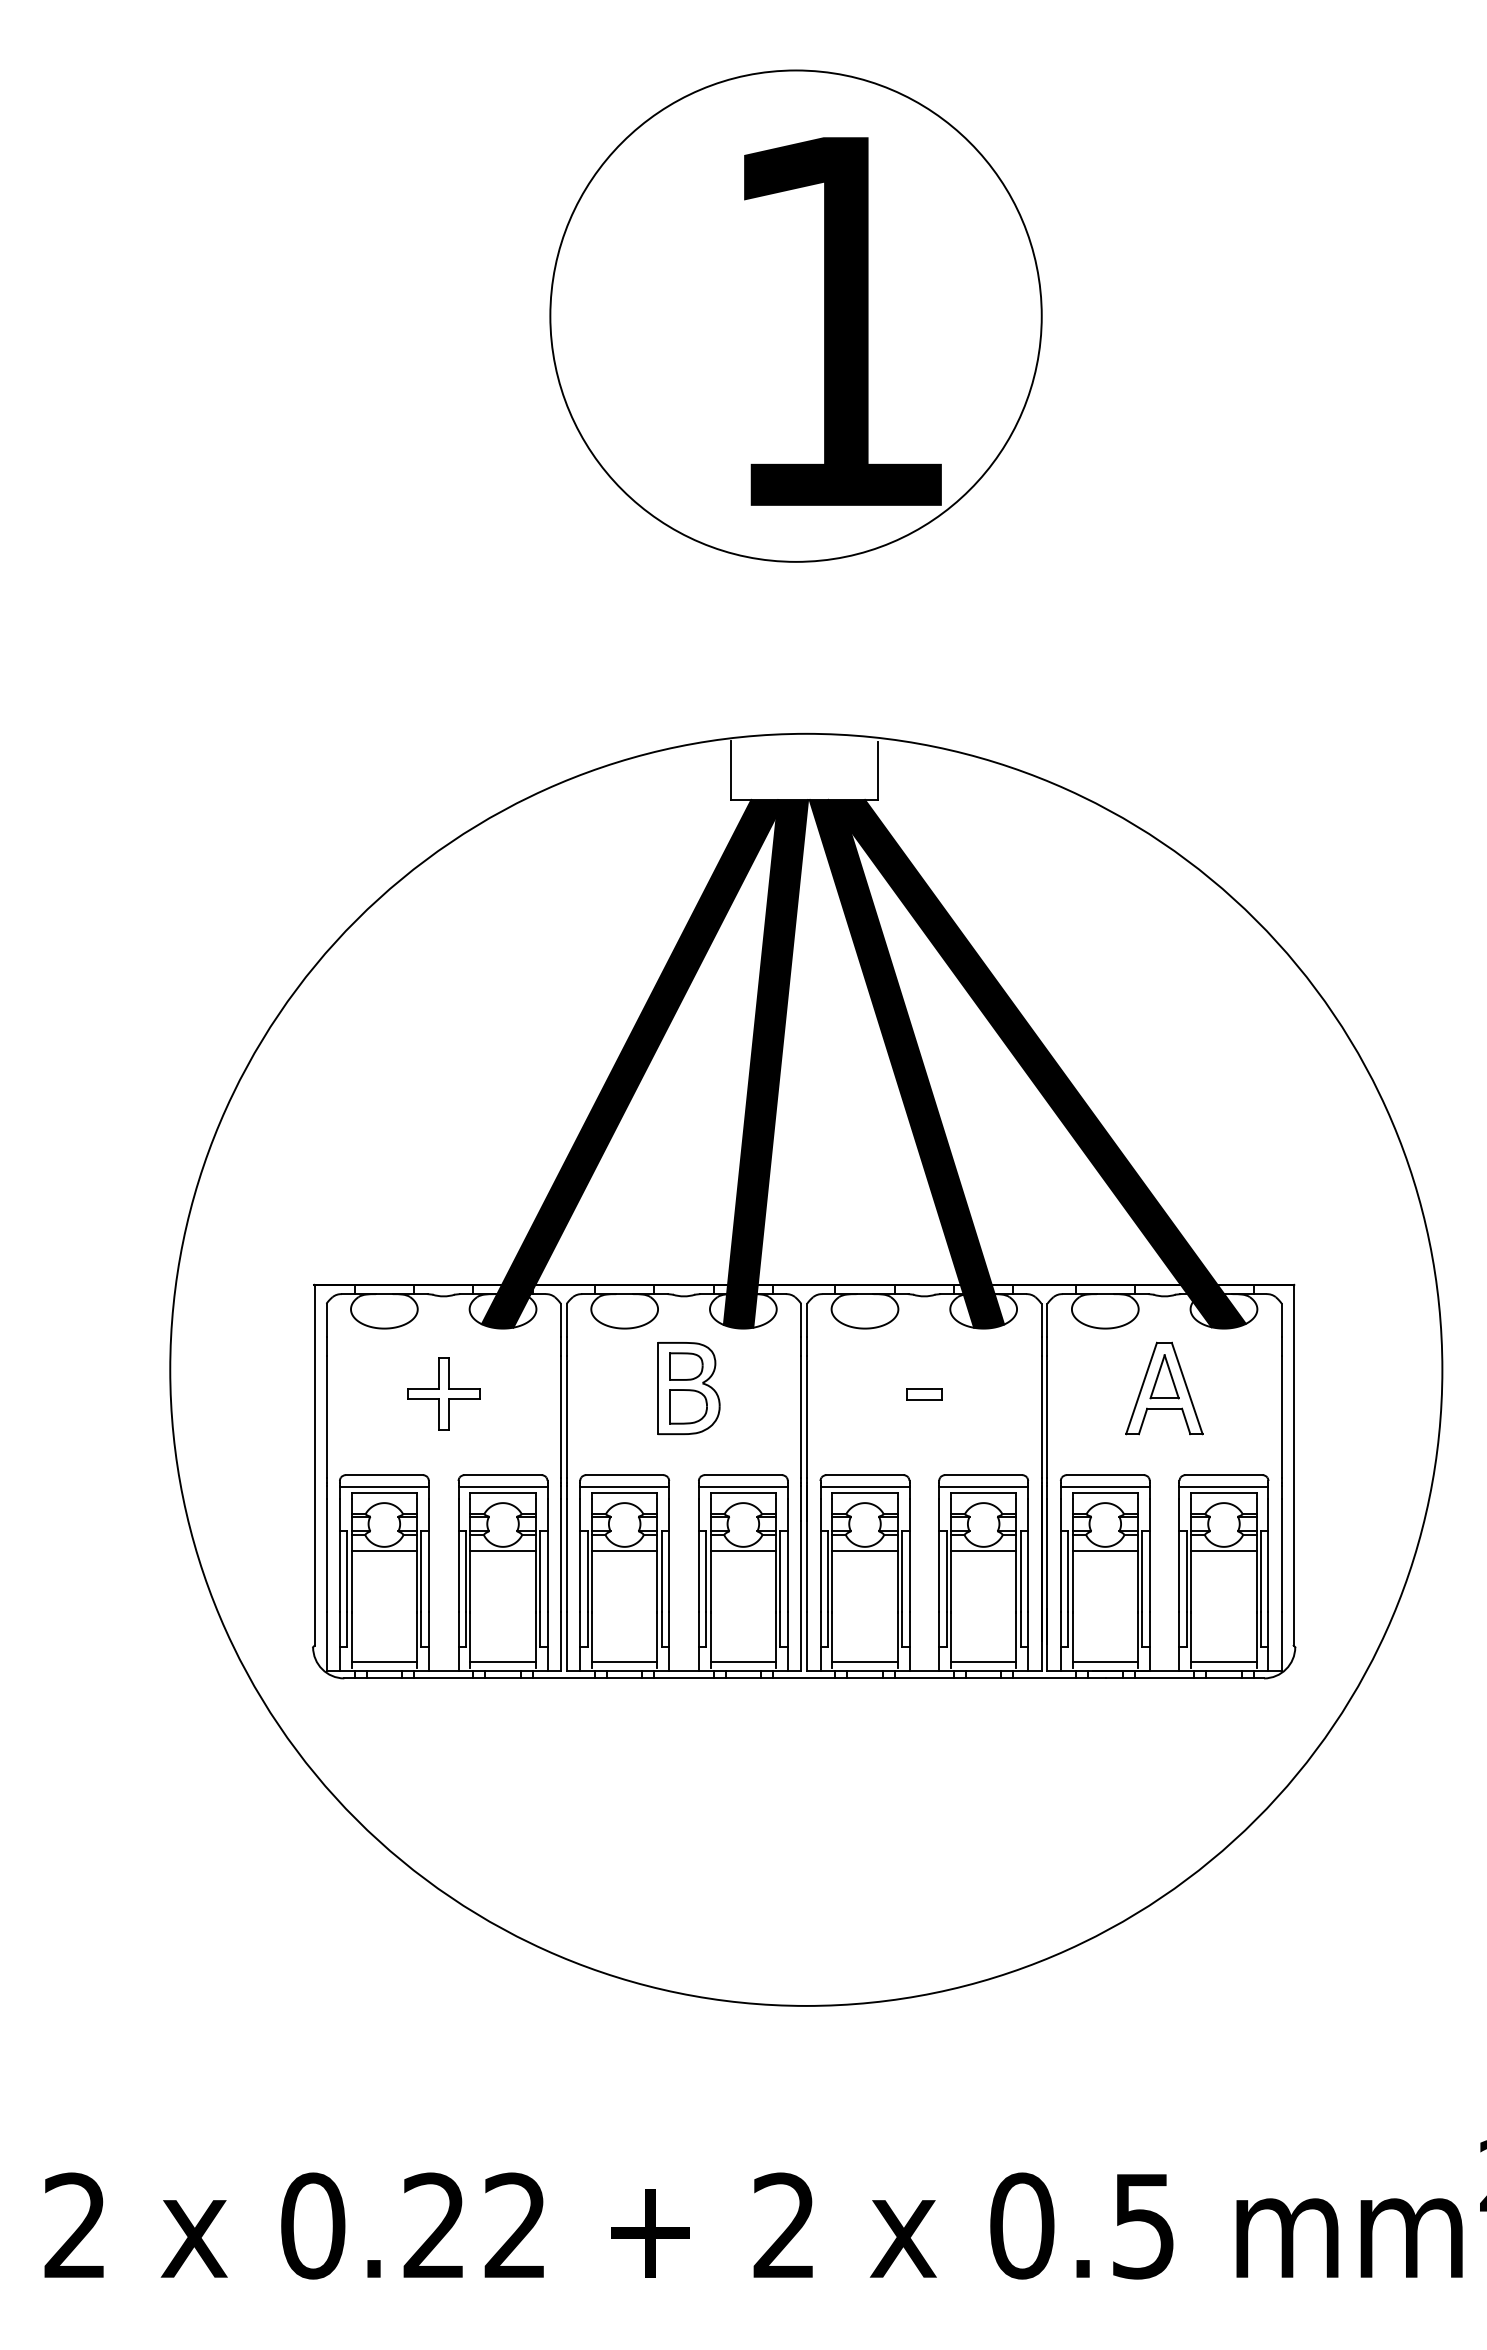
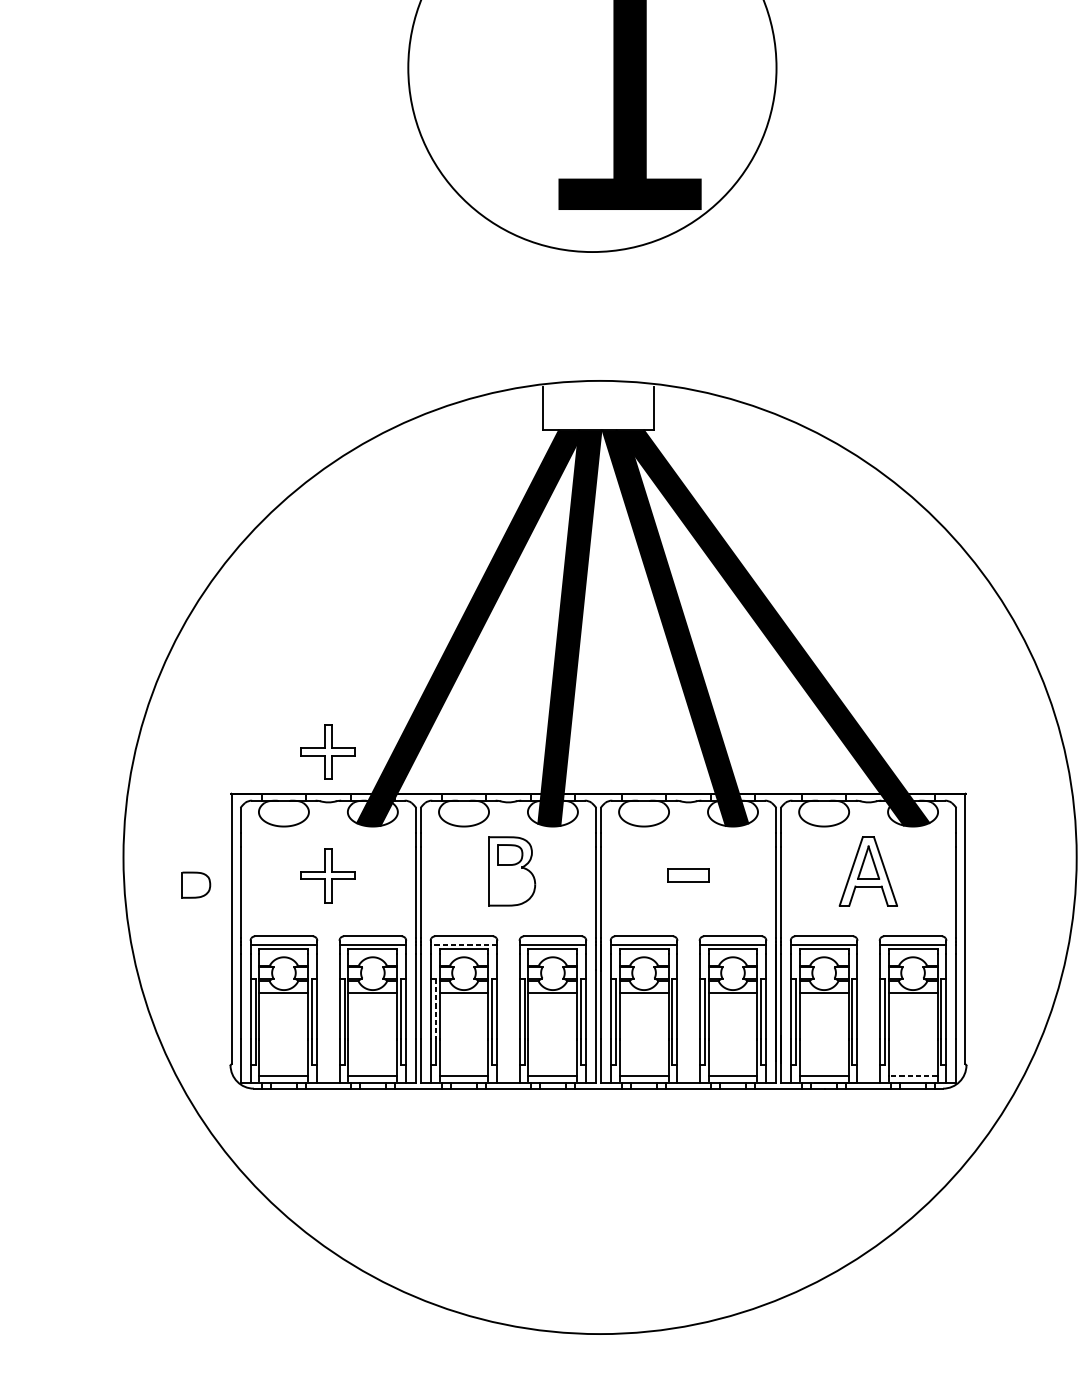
part: (443, 1228) -> (328, 751), added
part: (924, 1394) -> (688, 875), size x1.6
part: (688, 1406) -> (196, 884), moved
line: (624, 1486) -> (463, 944), solid -> dashed
line: (587, 1572) -> (436, 1009), solid -> dashed
line: (1223, 1662) -> (912, 1076), solid -> dashed

